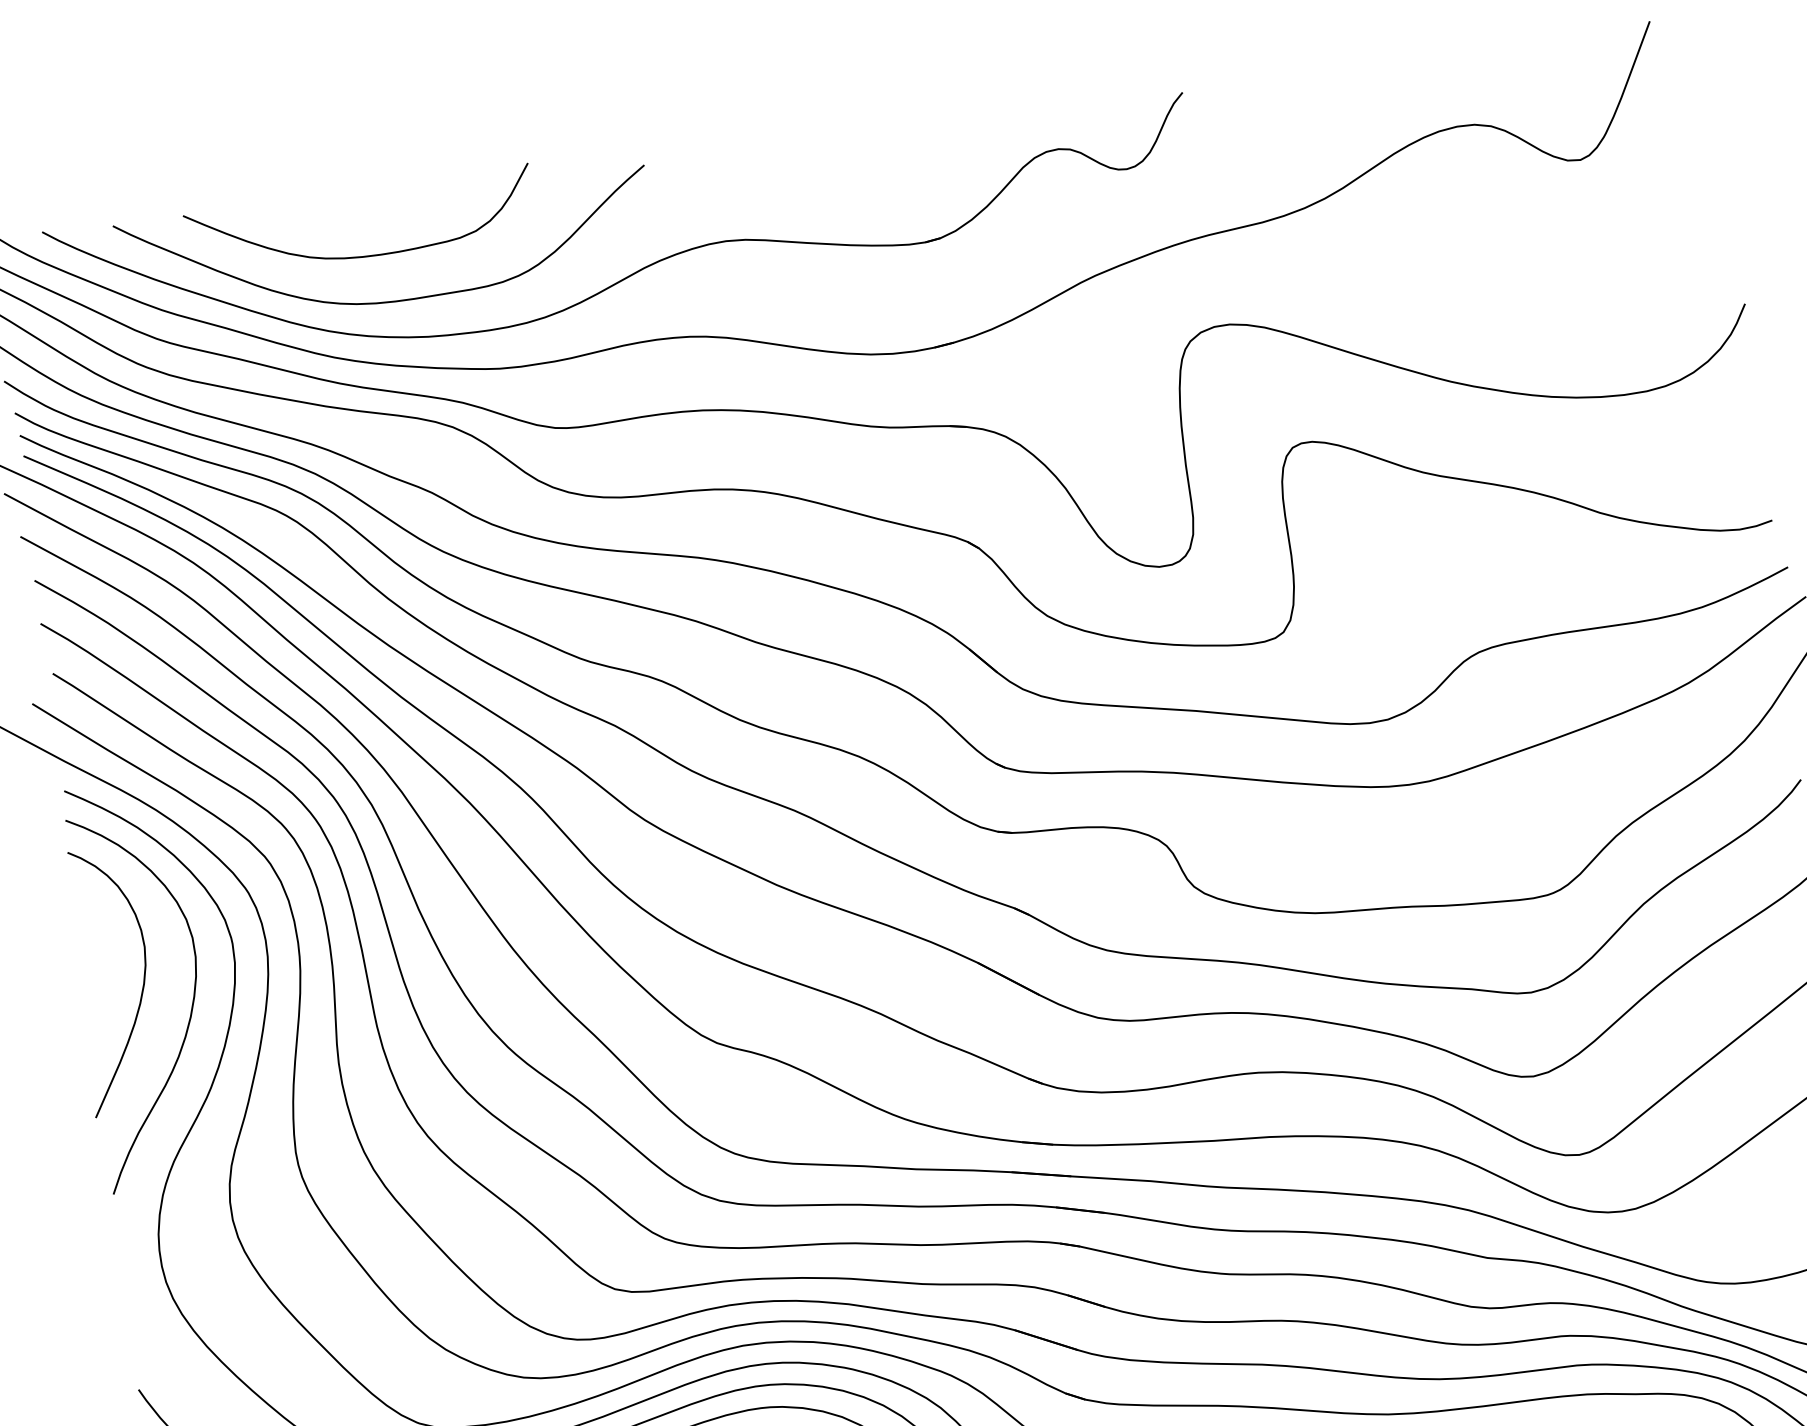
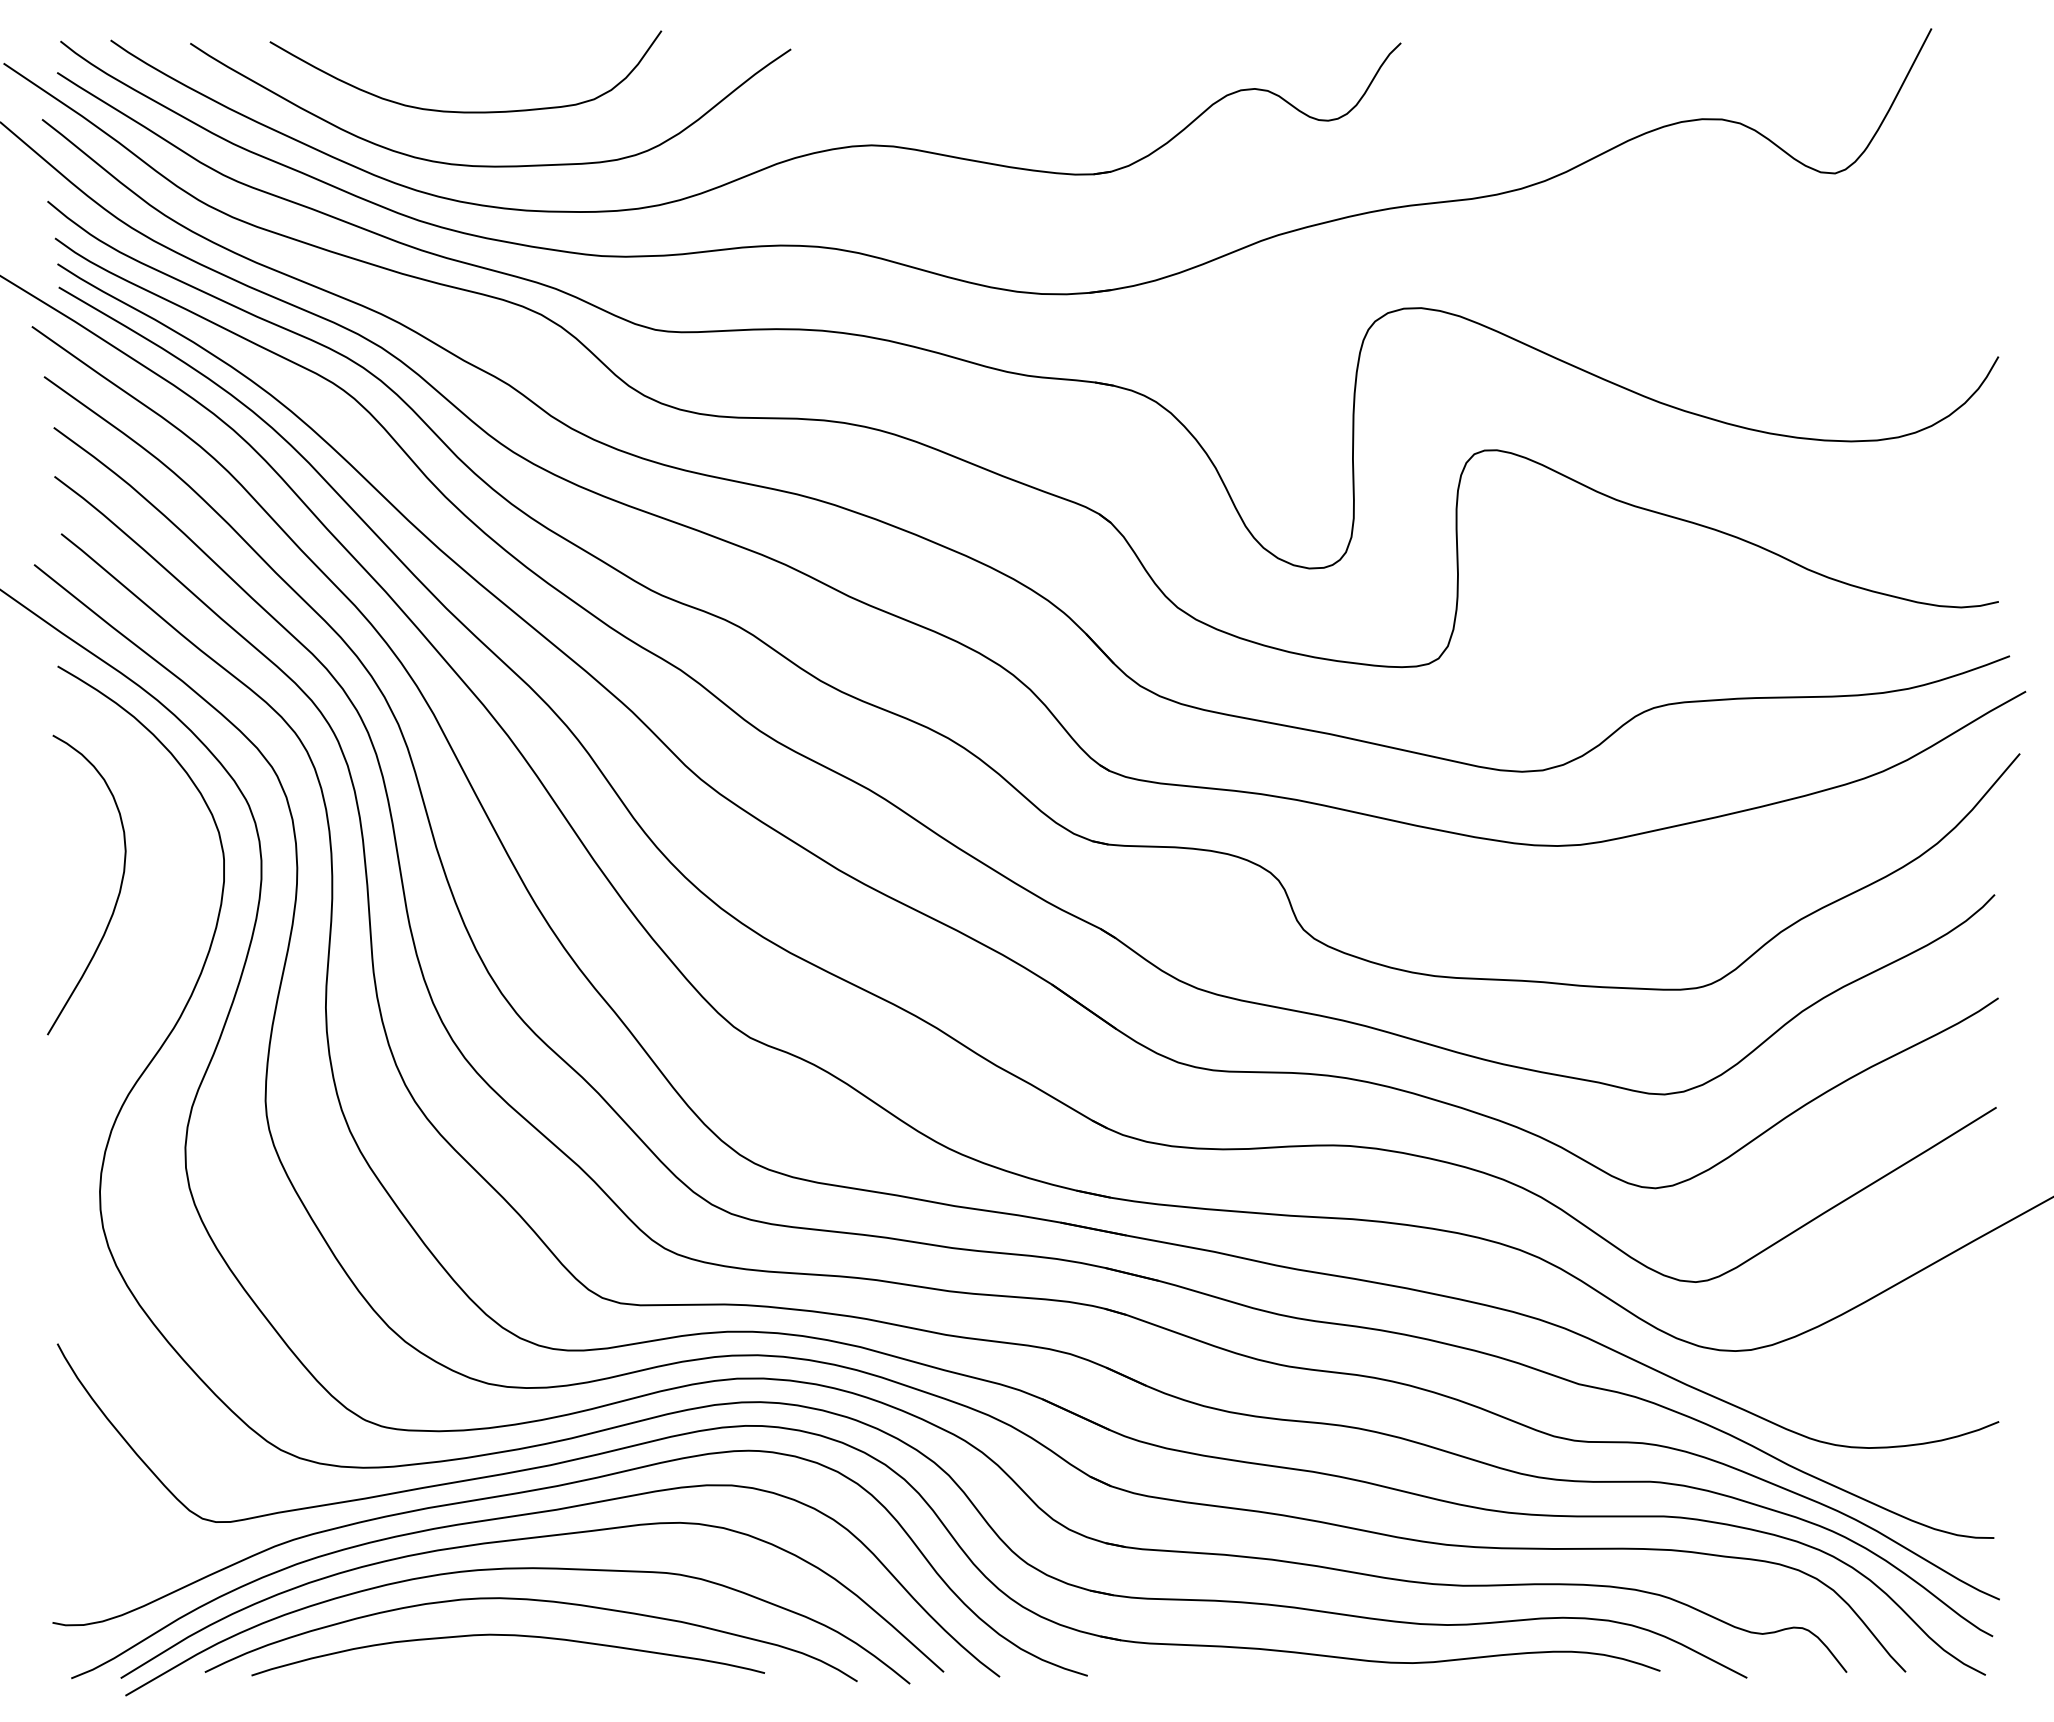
curve: (190, 1009) -> (168, 927), removed

